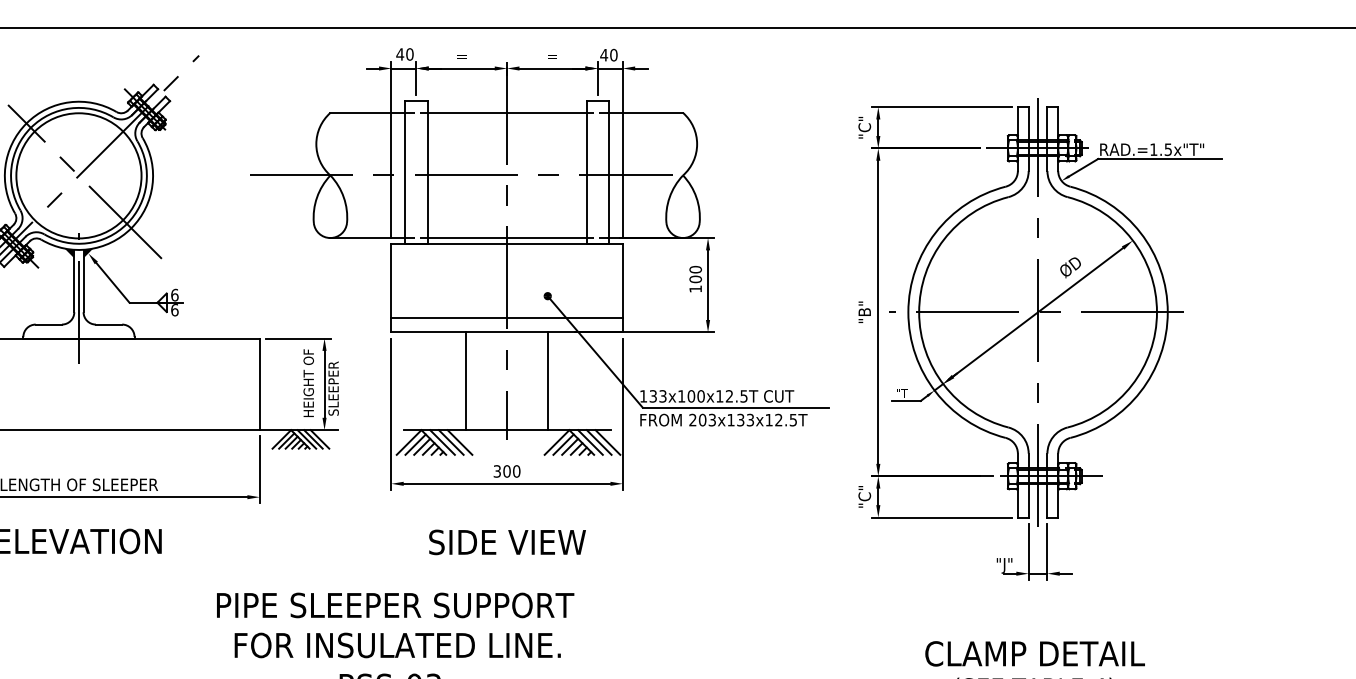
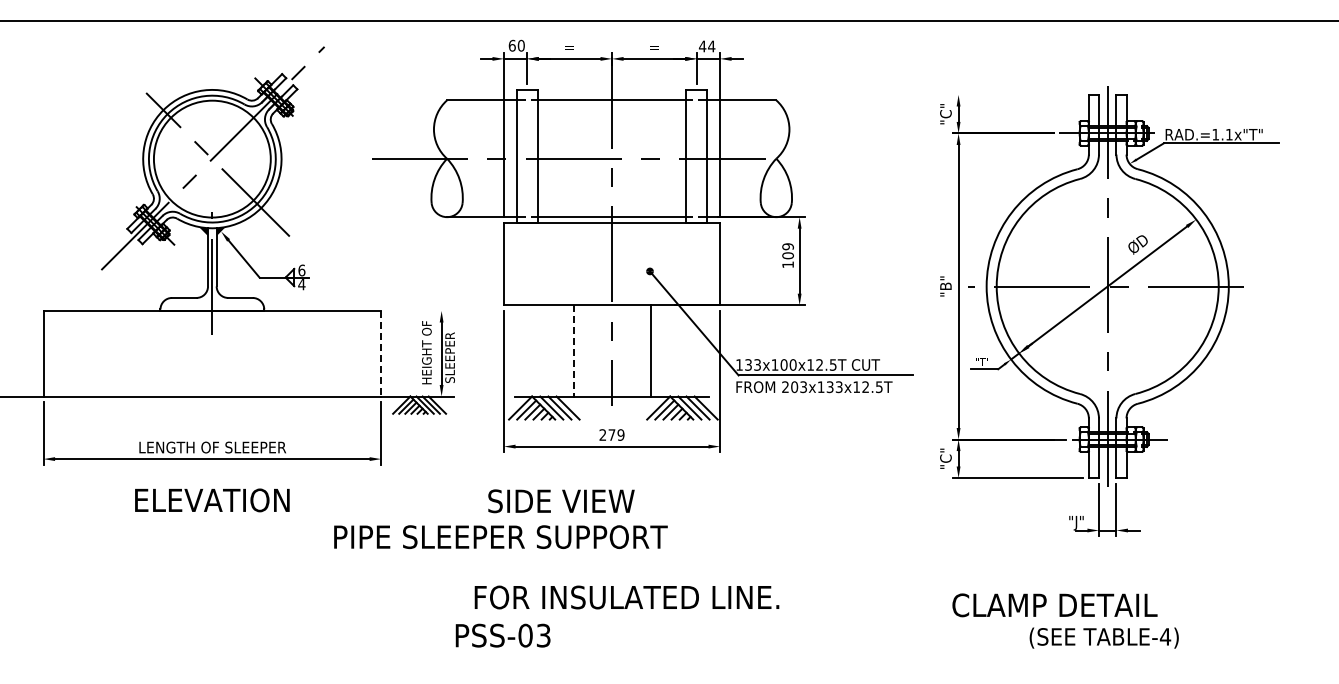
text: (399, 54) -> (511, 45), 40 -> 60
text: (613, 55) -> (711, 46), 40 -> 44
line: (941, 106) -> (1017, 94), removed
text: (1168, 149) -> (1229, 134), RAD.=1.5x"T" -> RAD.=1.1x"T"
text: (695, 269) -> (787, 246), 100 -> 109
text: (174, 310) -> (301, 284), 6 -> 4
line: (507, 318) -> (612, 292), removed
line: (297, 338) -> (416, 310), removed
line: (465, 380) -> (573, 350), solid -> dashed
line: (260, 384) -> (381, 353), solid -> dashed
text: (506, 470) -> (611, 434), 300 -> 279
text: (507, 542) -> (561, 501), moved
text: (395, 604) -> (500, 536), moved
text: (397, 645) -> (626, 597), moved
text: (1034, 654) -> (1054, 605), moved

